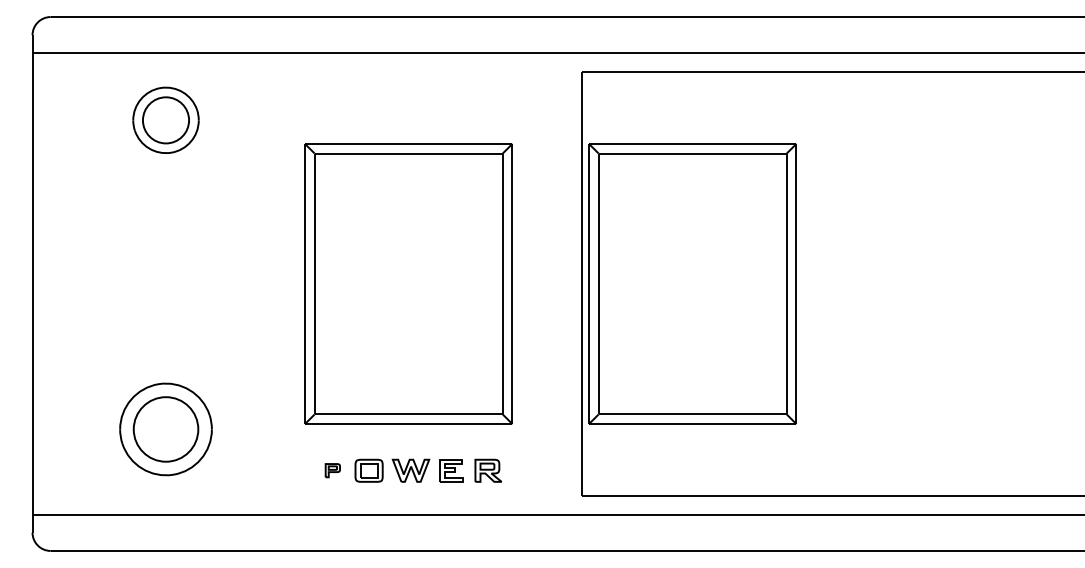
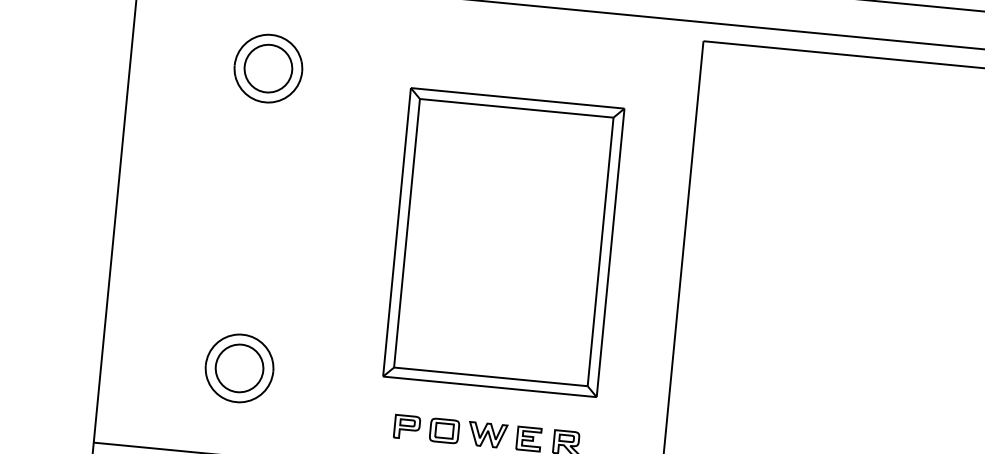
part: (165, 119) -> (267, 67), moved
part: (692, 283) -> (795, 270), removed
part: (165, 429) -> (239, 368), size x0.71
part: (332, 470) -> (406, 427), size x1.67

